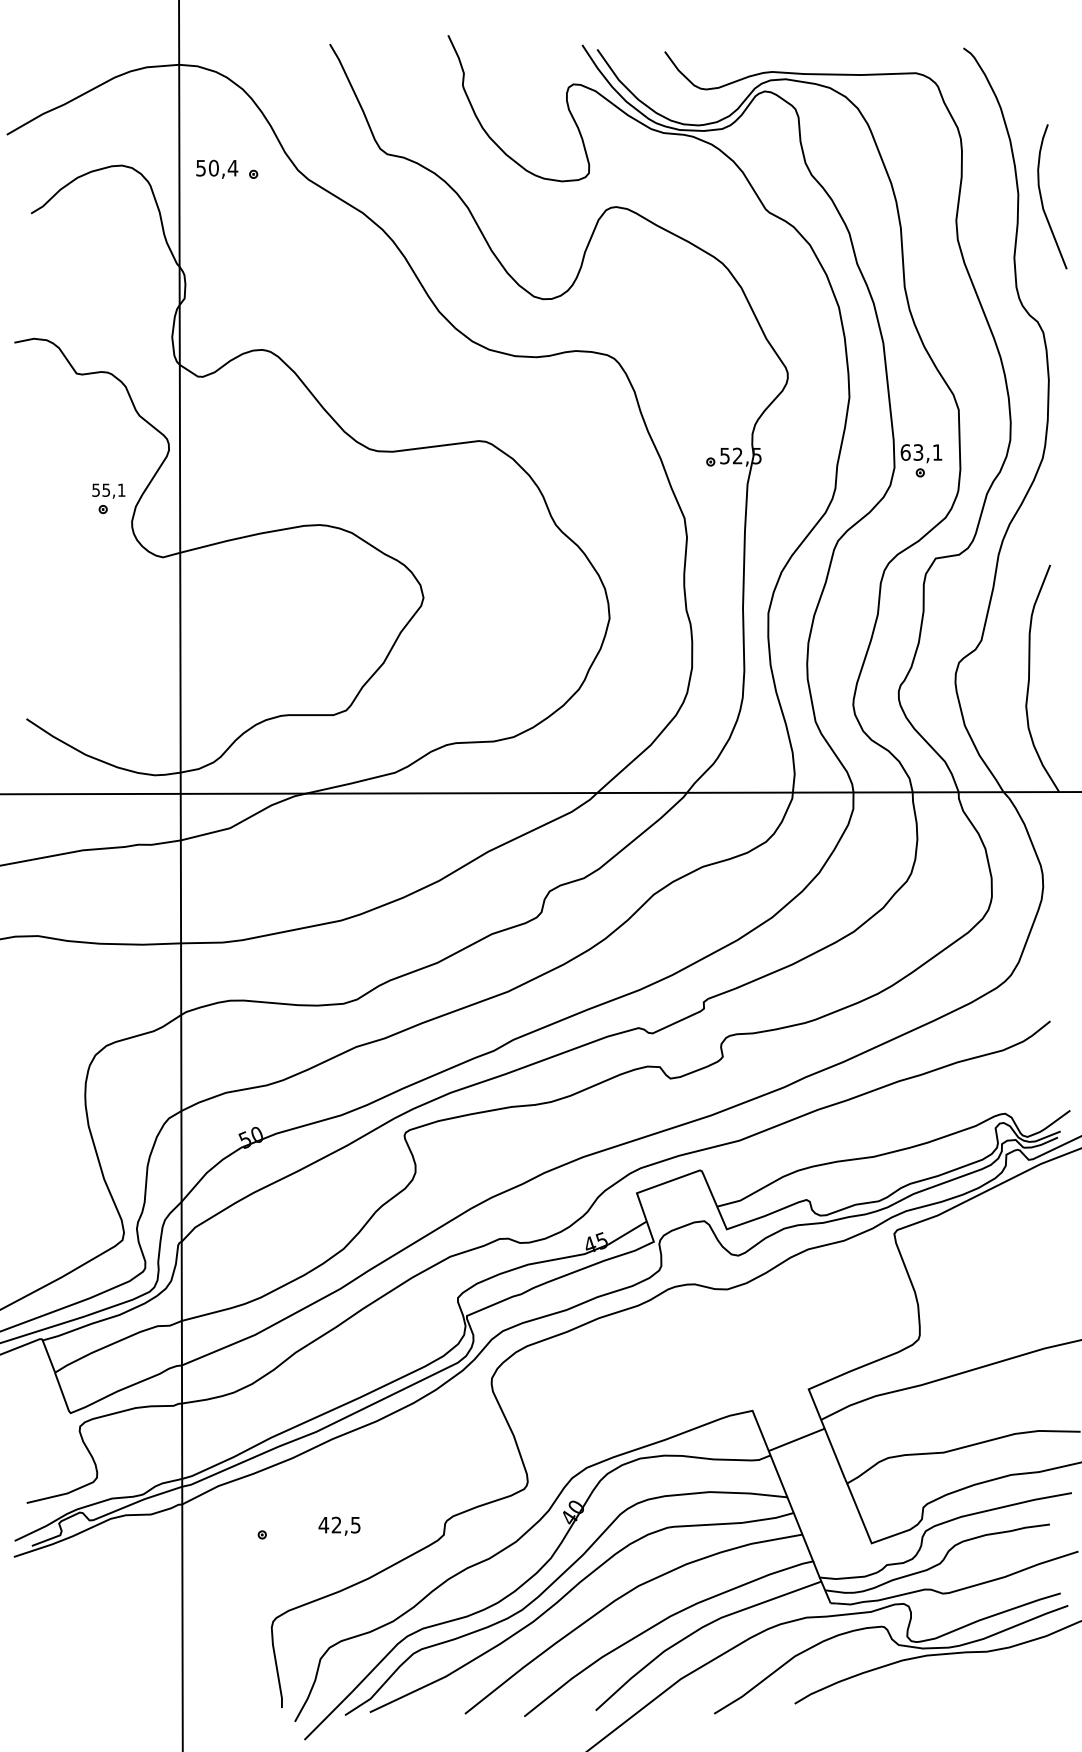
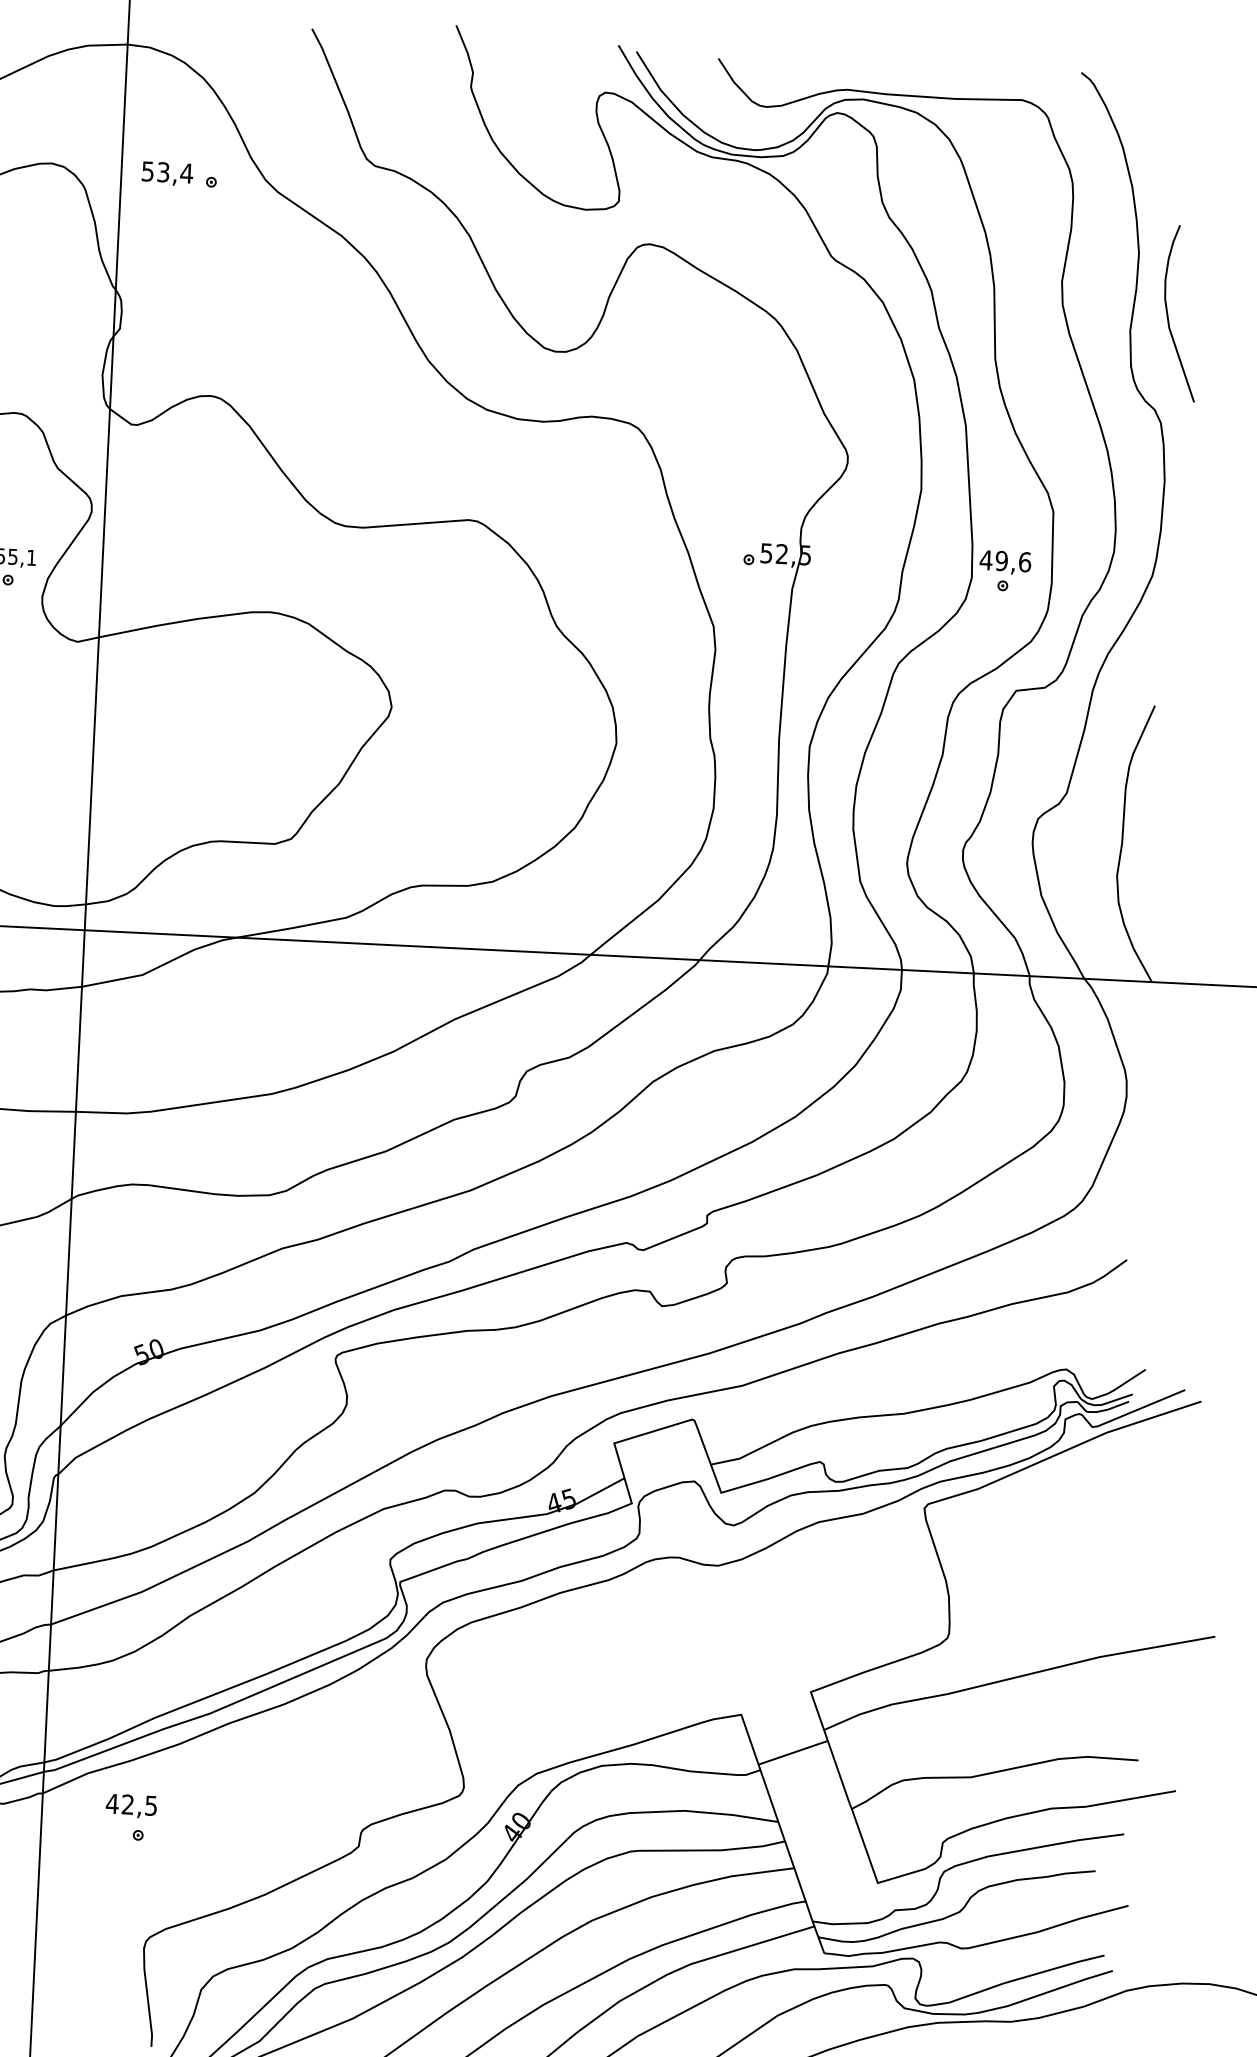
text: (213, 167) -> (163, 171), 50,4 -> 53,4
curve: (1042, 198) -> (1168, 314), moved
text: (921, 452) -> (1005, 561), 63,1 -> 49,6
text: (339, 1525) -> (131, 1805), moved

